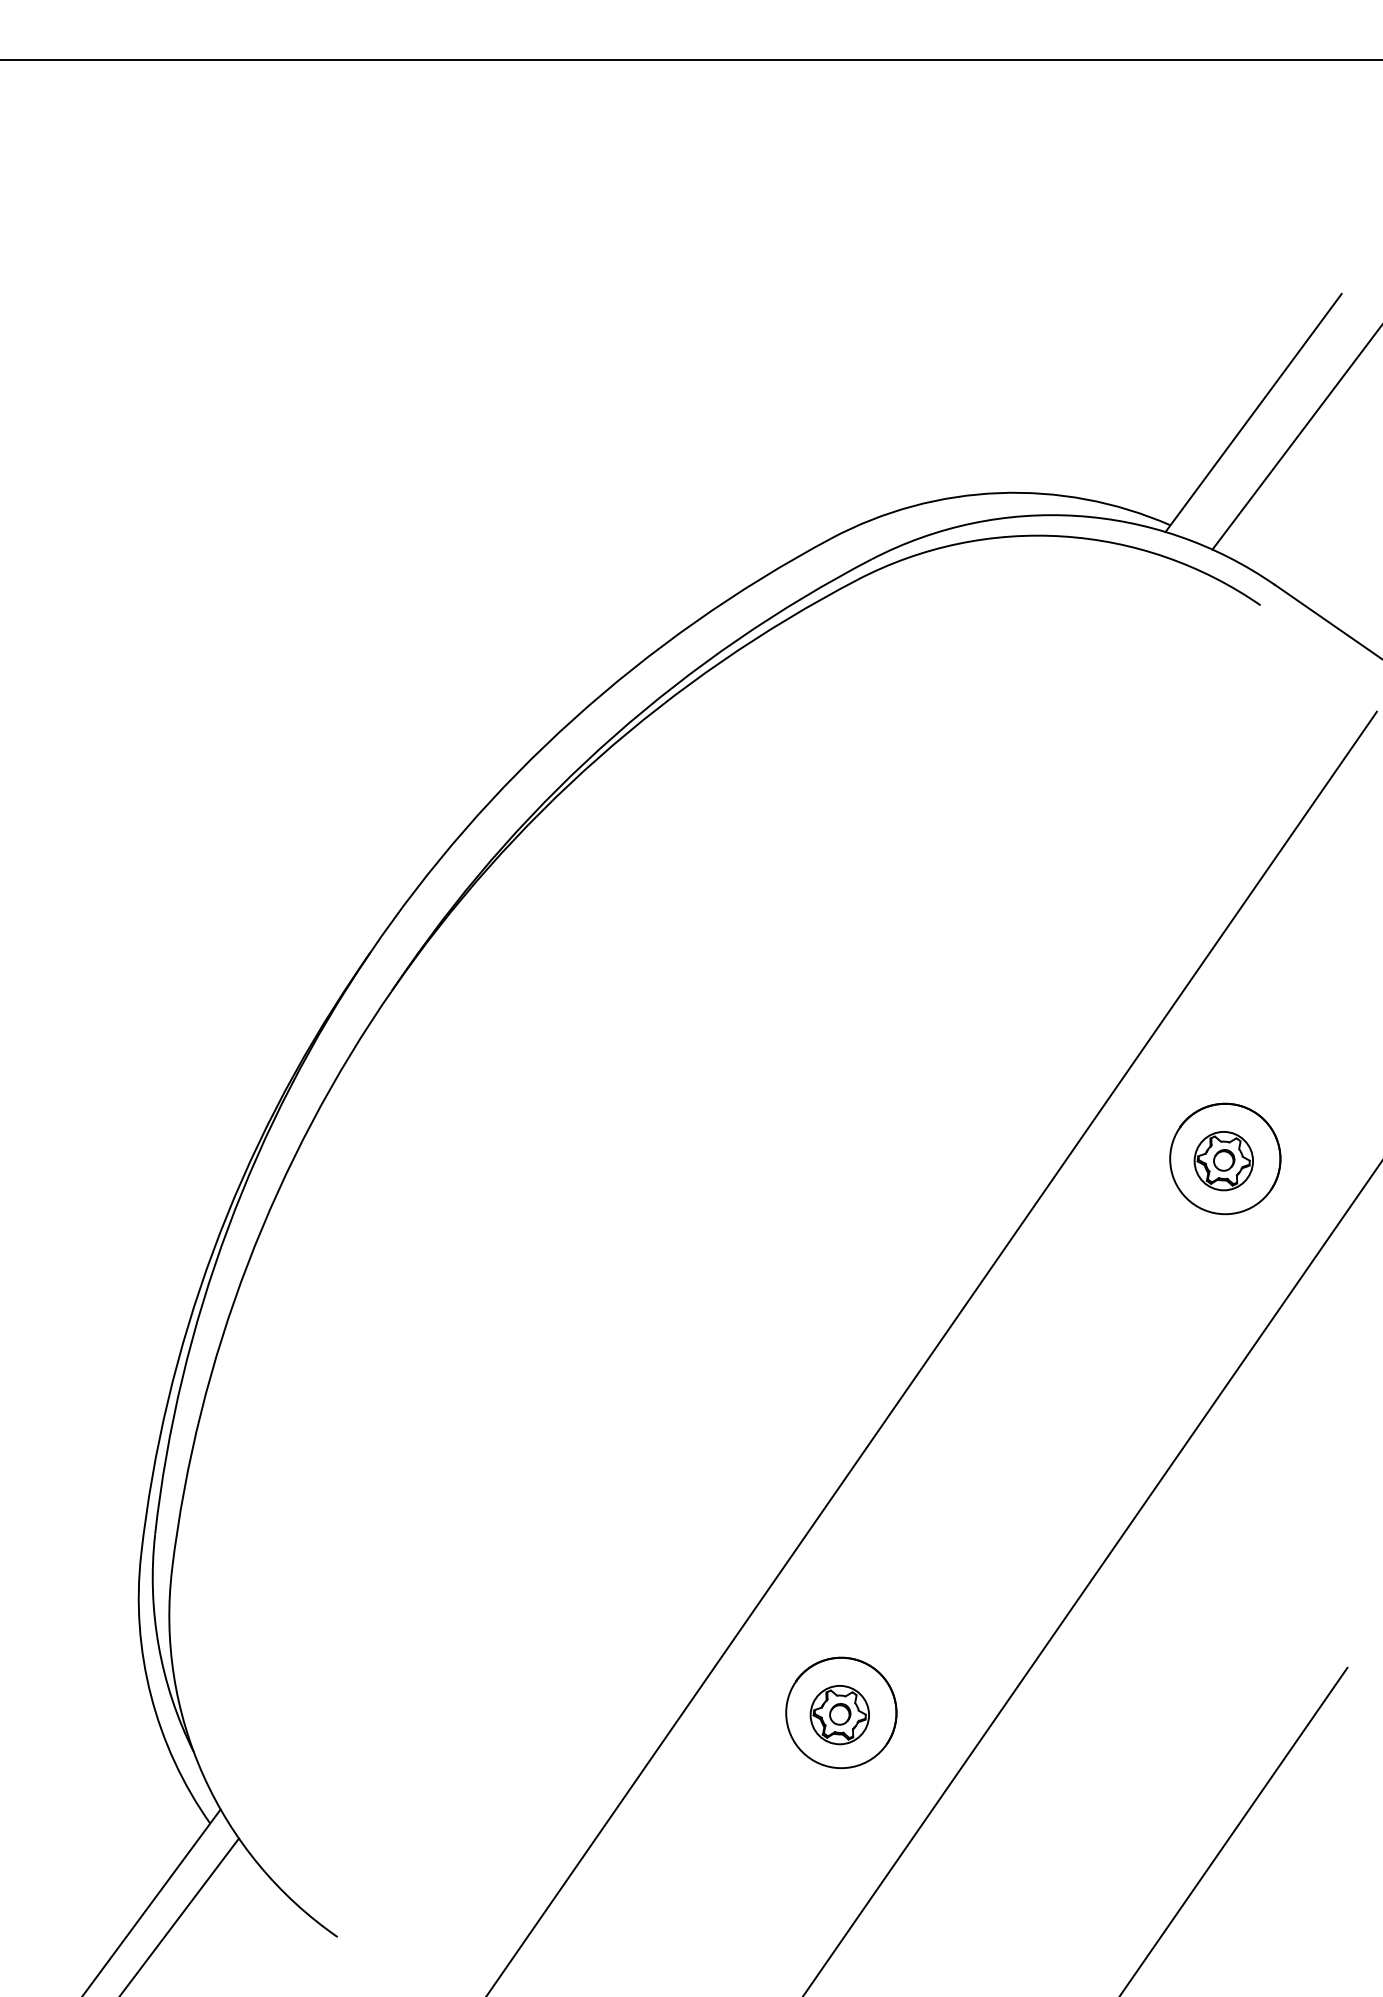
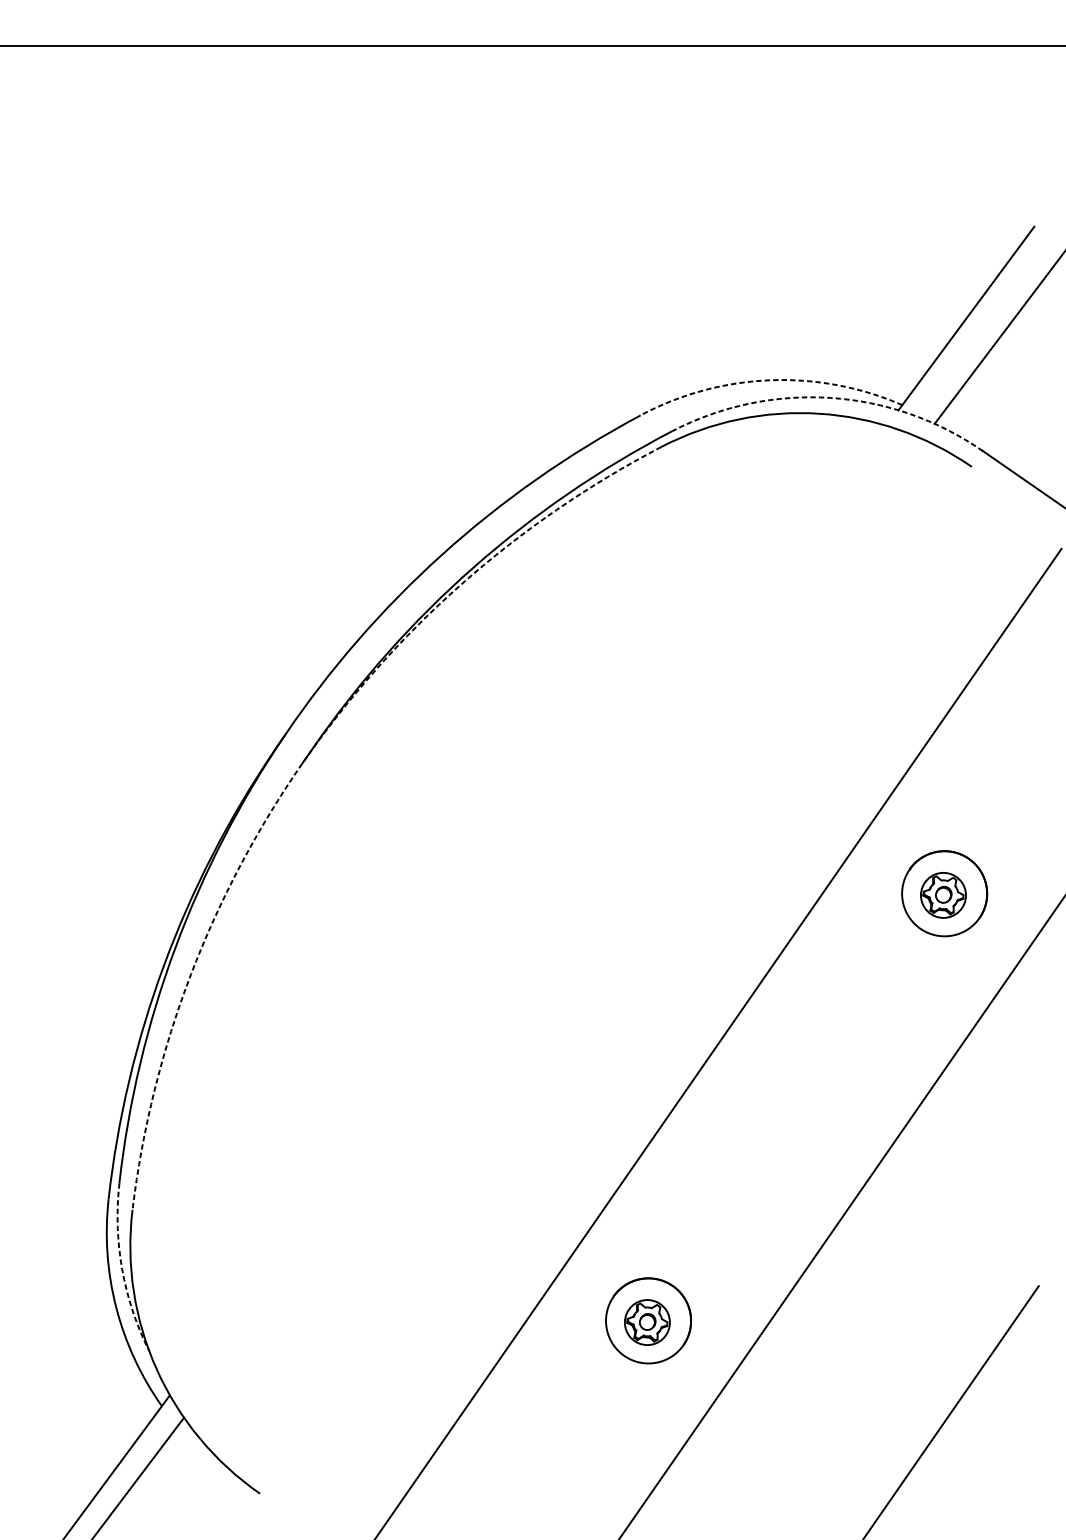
arc: (999, 493) -> (770, 380), solid -> dashed
arc: (1077, 515) -> (830, 397), solid -> dashed
arc: (392, 989) -> (302, 763), solid -> dashed
arc: (158, 1645) -> (122, 1268), solid -> dashed

